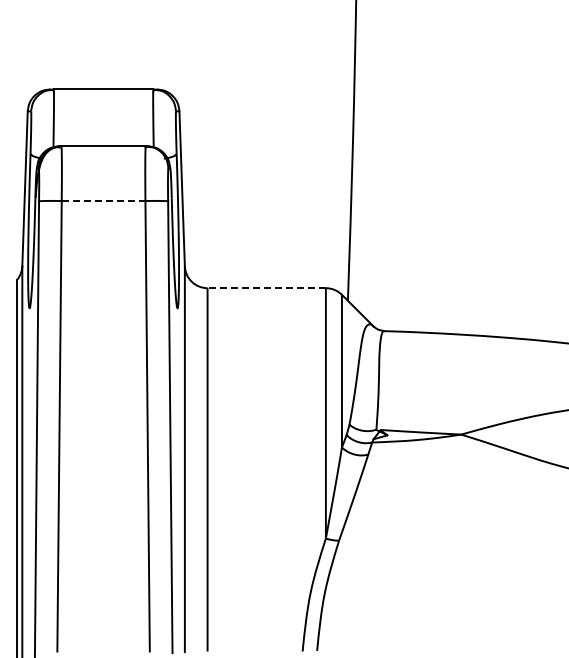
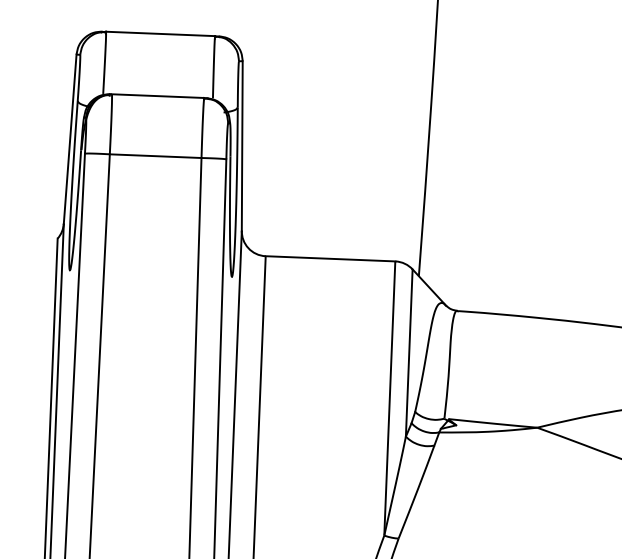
line: (103, 201) -> (155, 156), dashed -> solid
line: (266, 288) -> (330, 259), dashed -> solid

